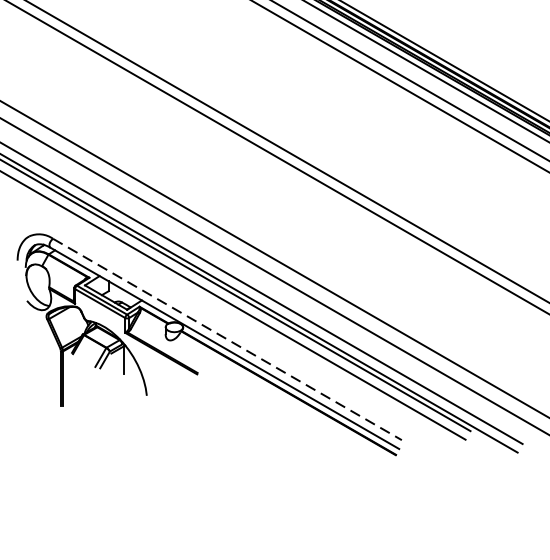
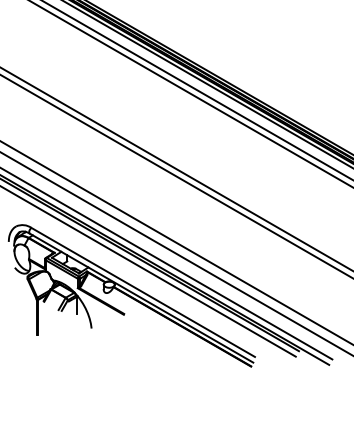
line: (227, 339) -> (143, 292), dashed -> solid

